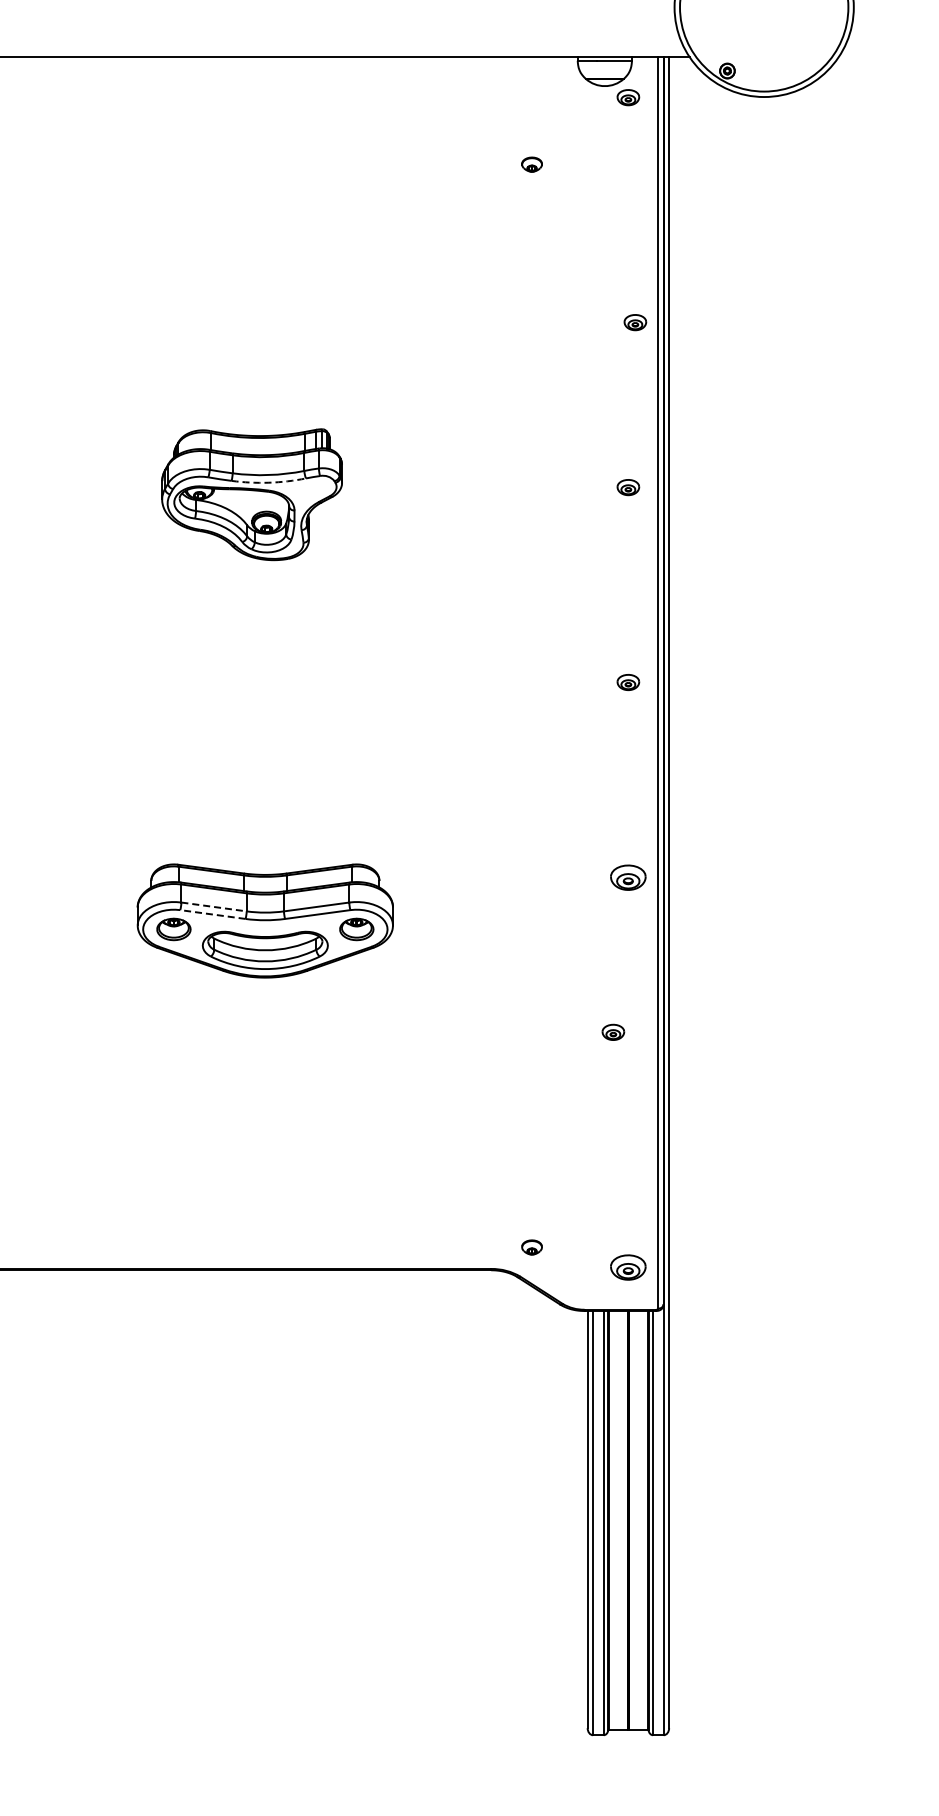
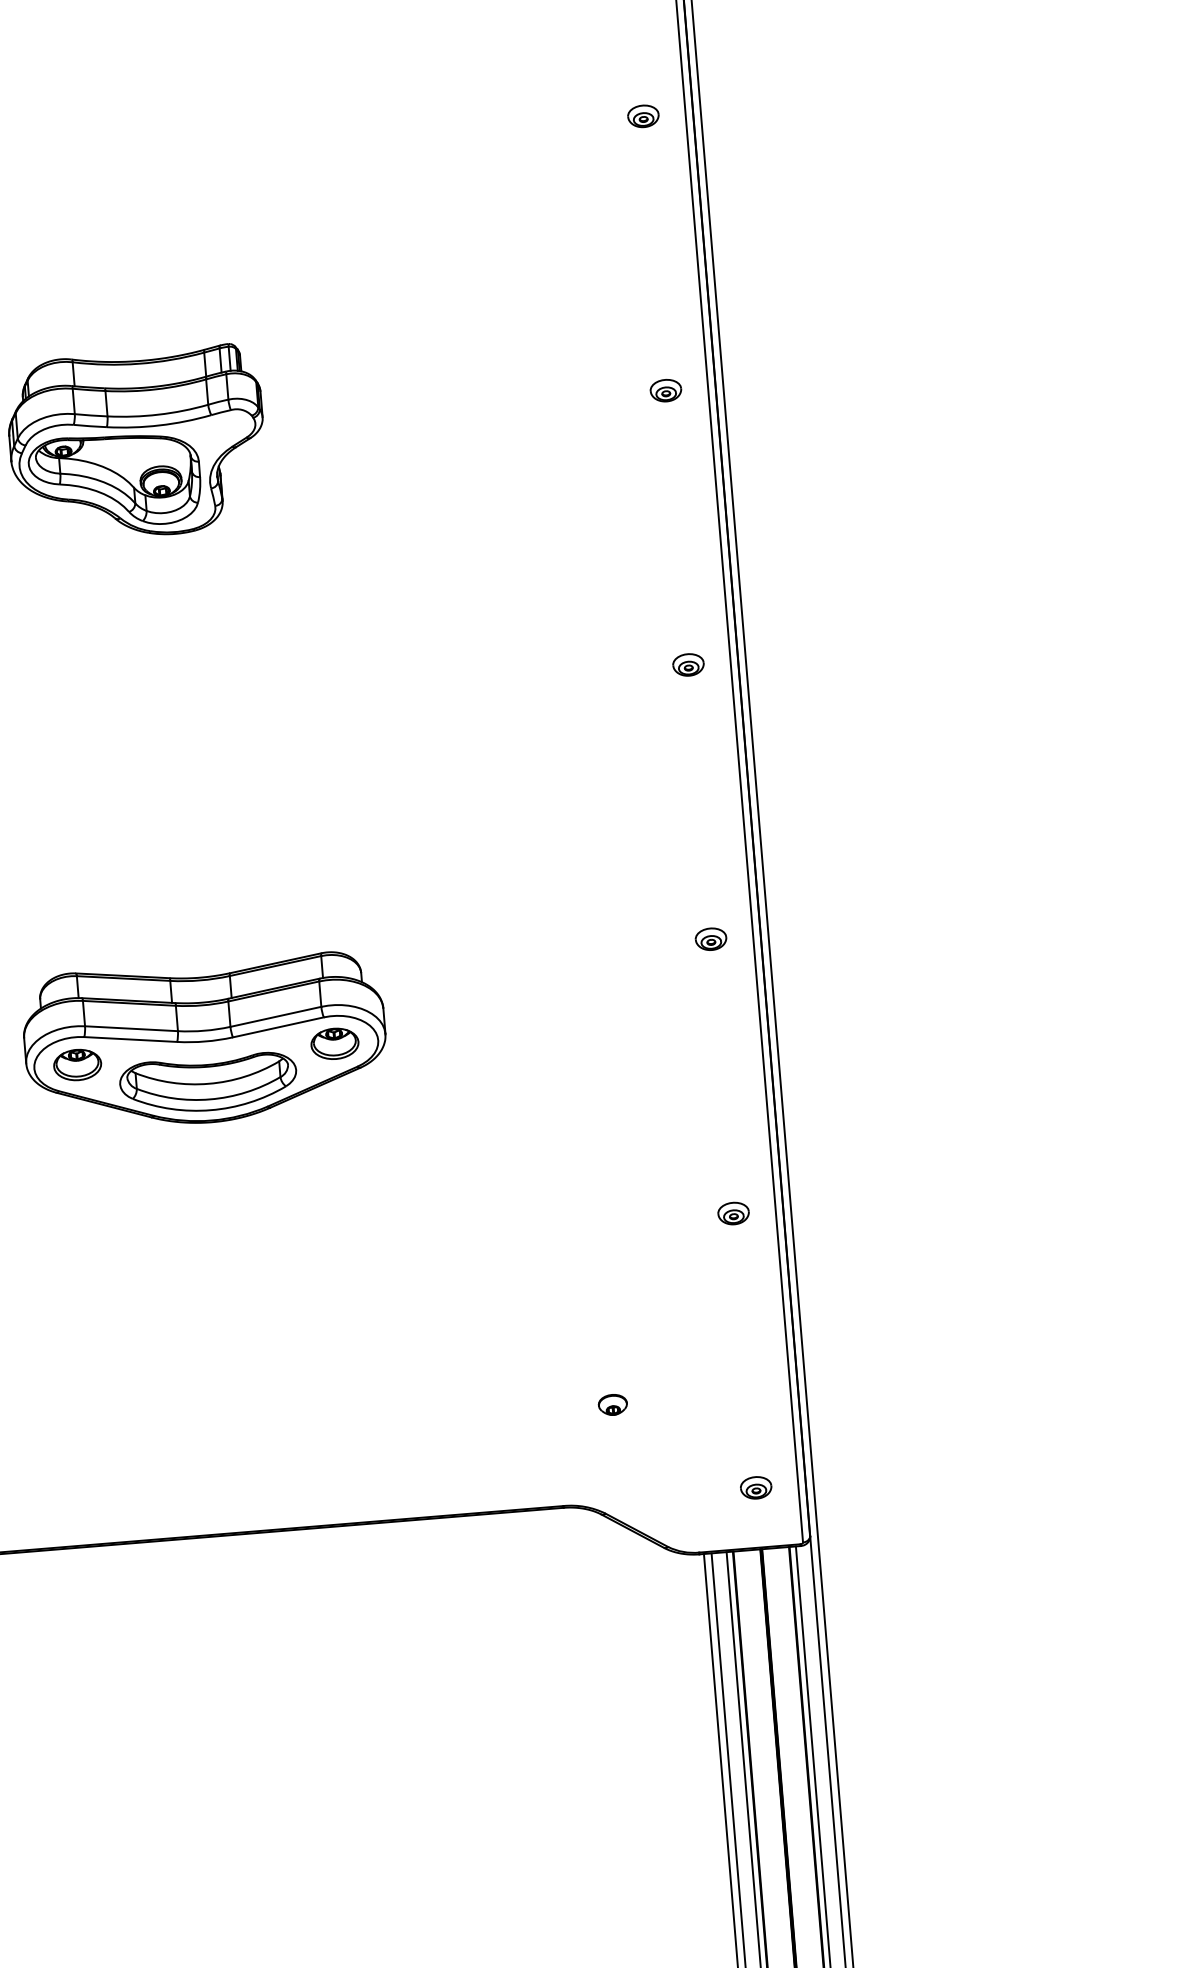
part: (635, 322) -> (643, 116), moved
arc: (268, 482) -> (159, 425), dashed -> solid
part: (628, 876) -> (711, 937), size x0.62
line: (214, 906) -> (132, 1028), dashed -> solid
line: (212, 914) -> (130, 1039), dashed -> solid
part: (613, 1031) -> (733, 1212), moved
part: (531, 1247) -> (612, 1405), moved
part: (628, 1266) -> (756, 1486), size x0.62

